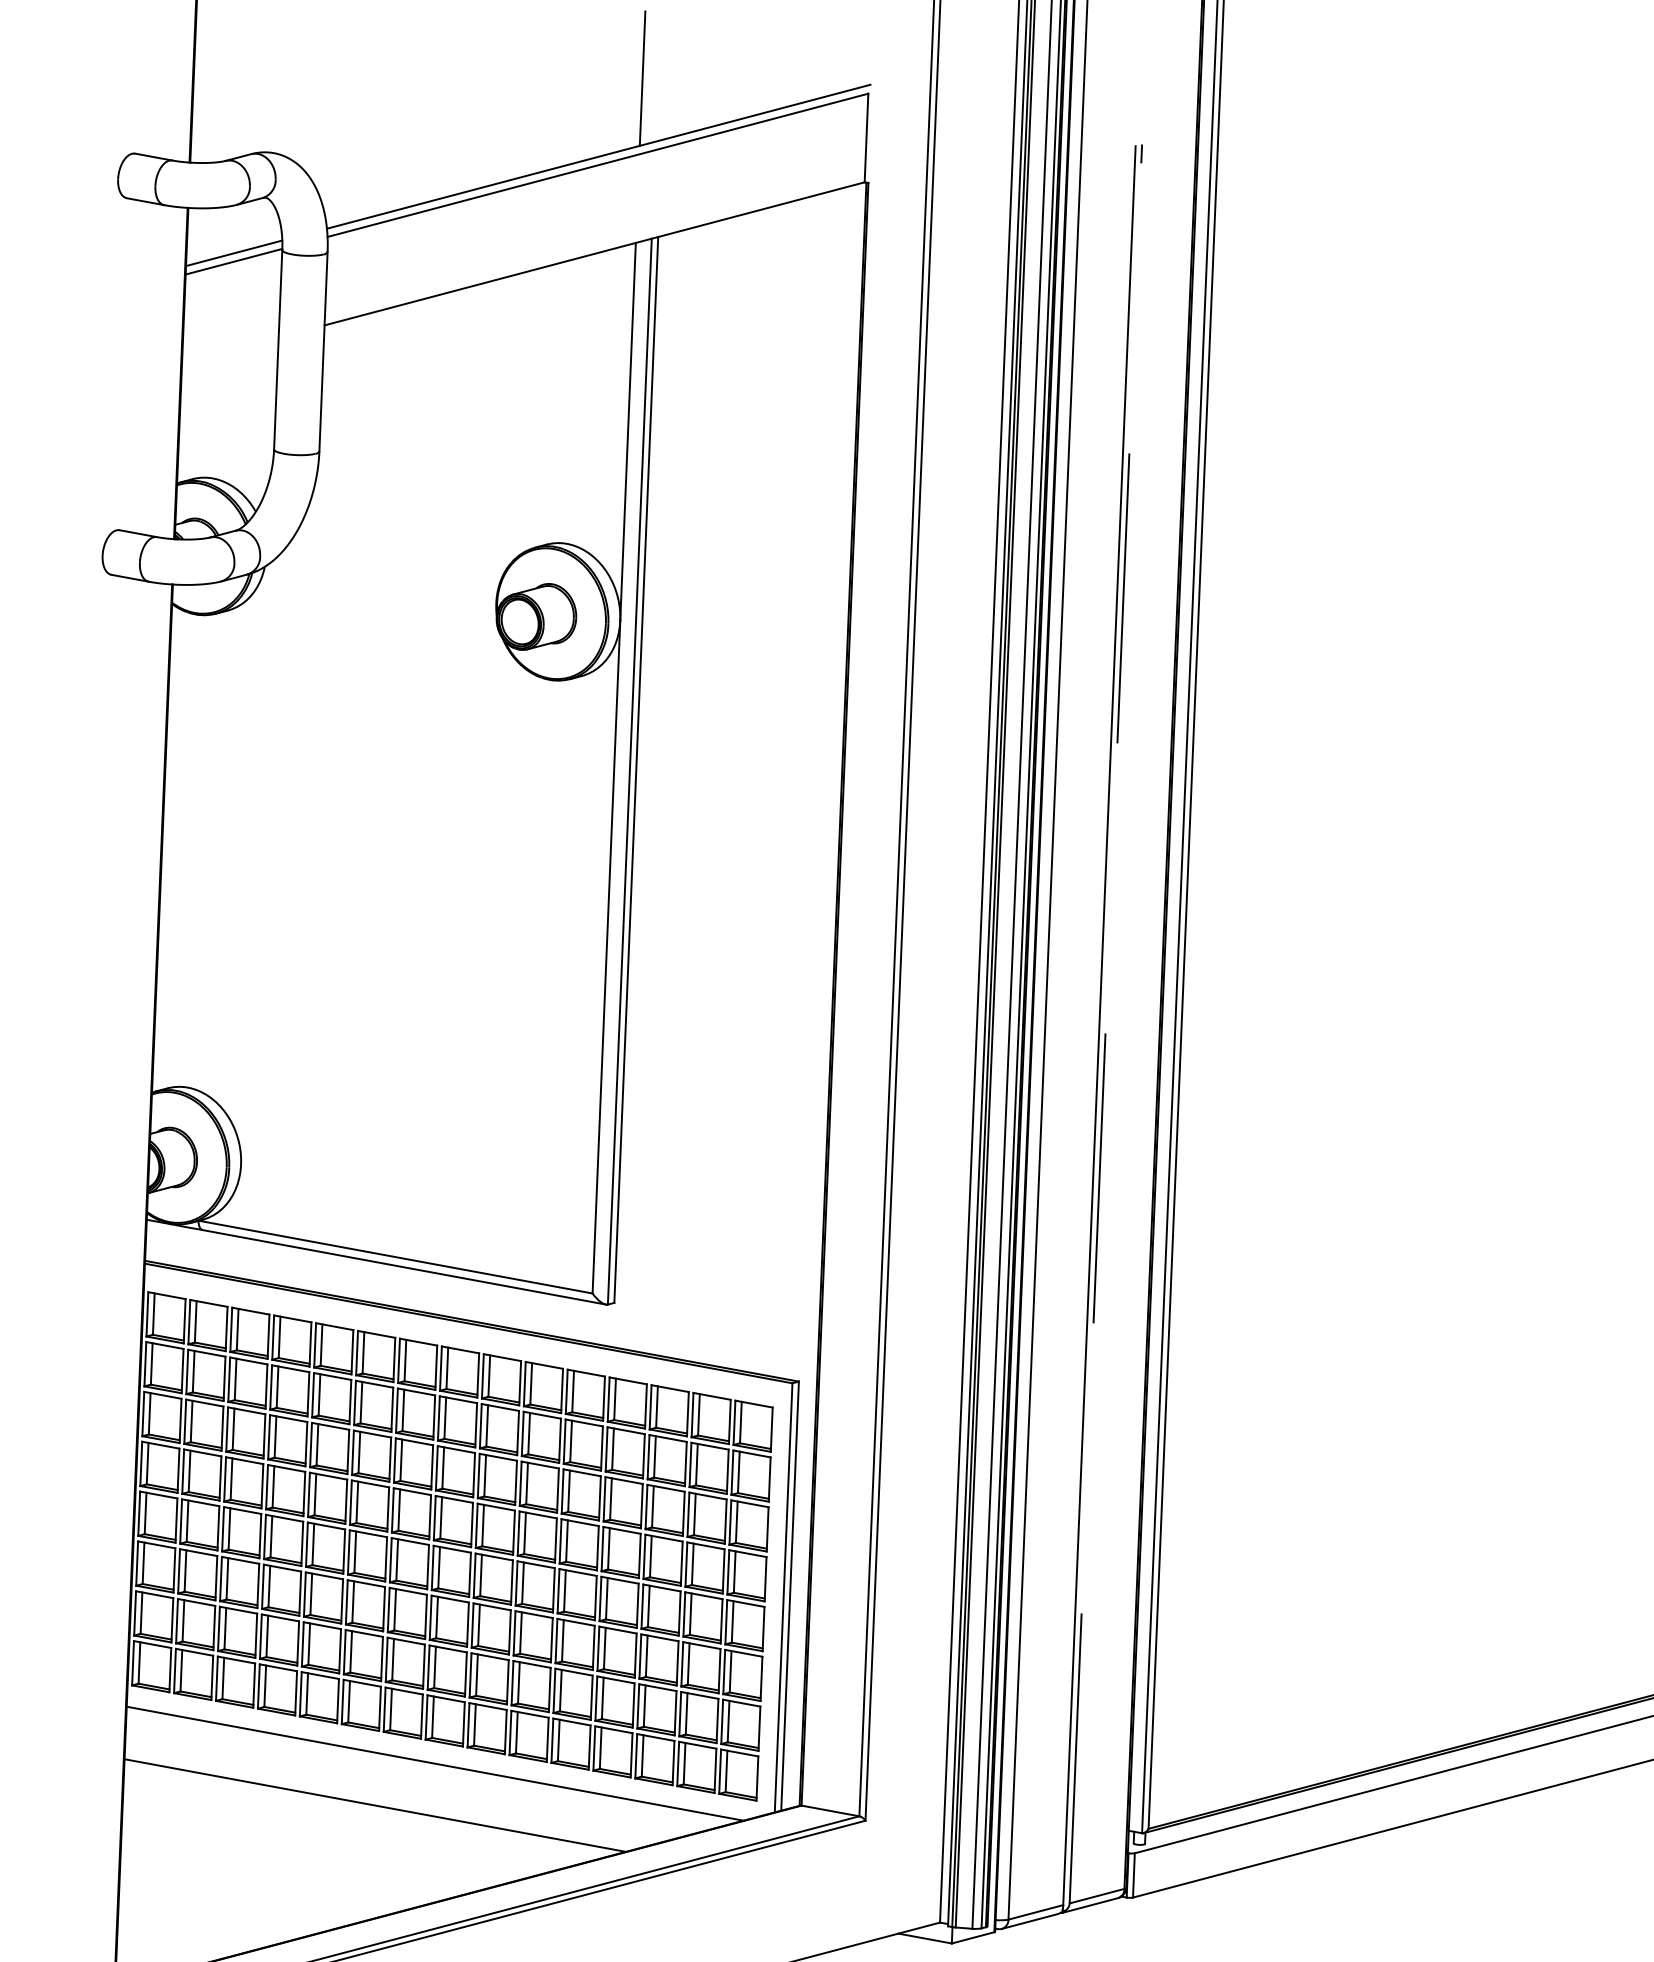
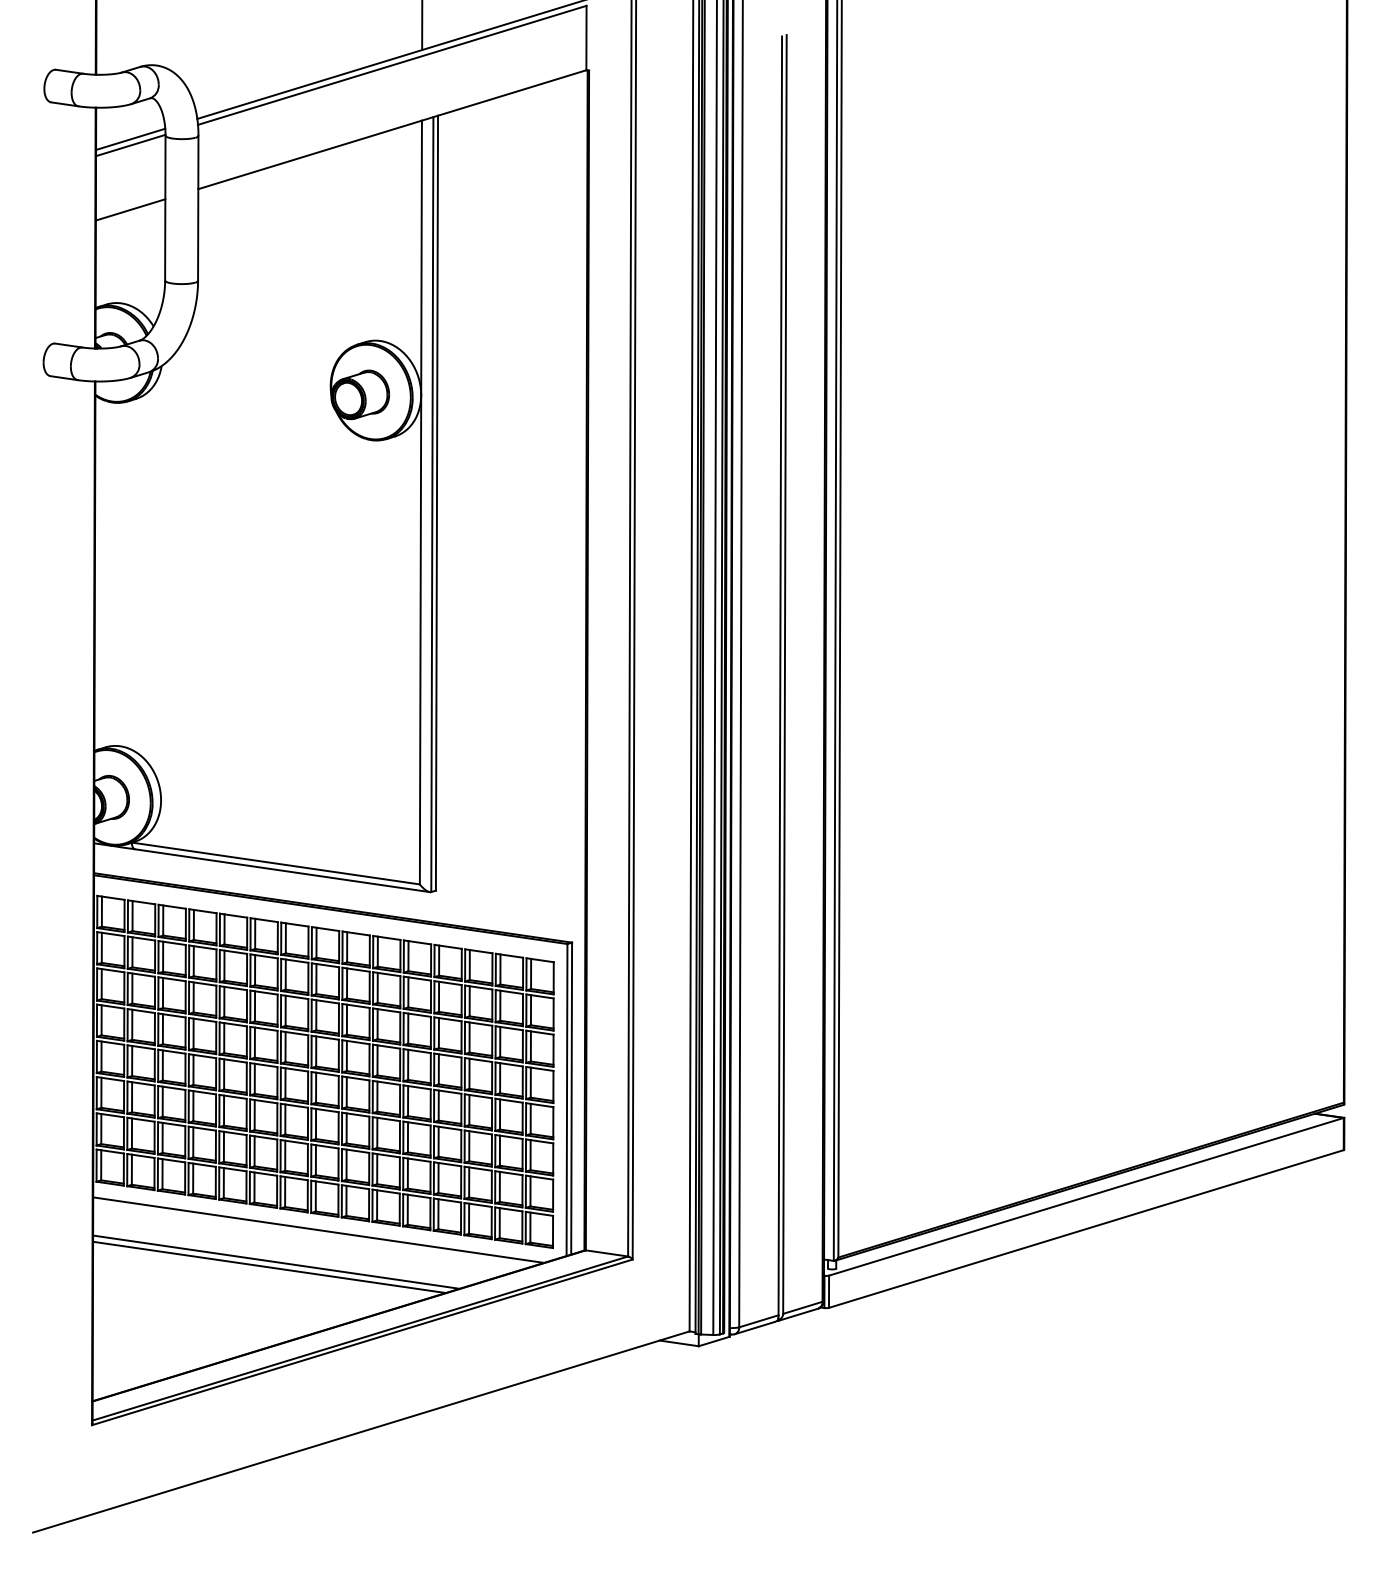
line: (230, 349) -> (130, 209), added
line: (1105, 1022) -> (784, 673), dashed -> solid
line: (365, 1812) -> (269, 1267), added

